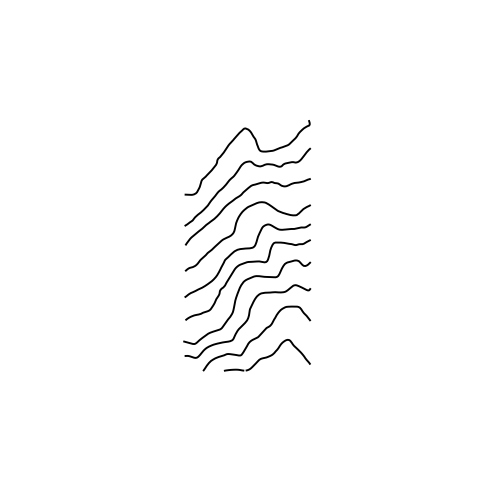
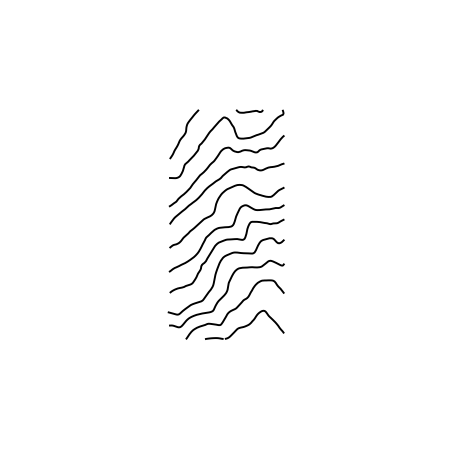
curve: (272, 121) -> (249, 111), added
curve: (201, 146) -> (184, 133), added

